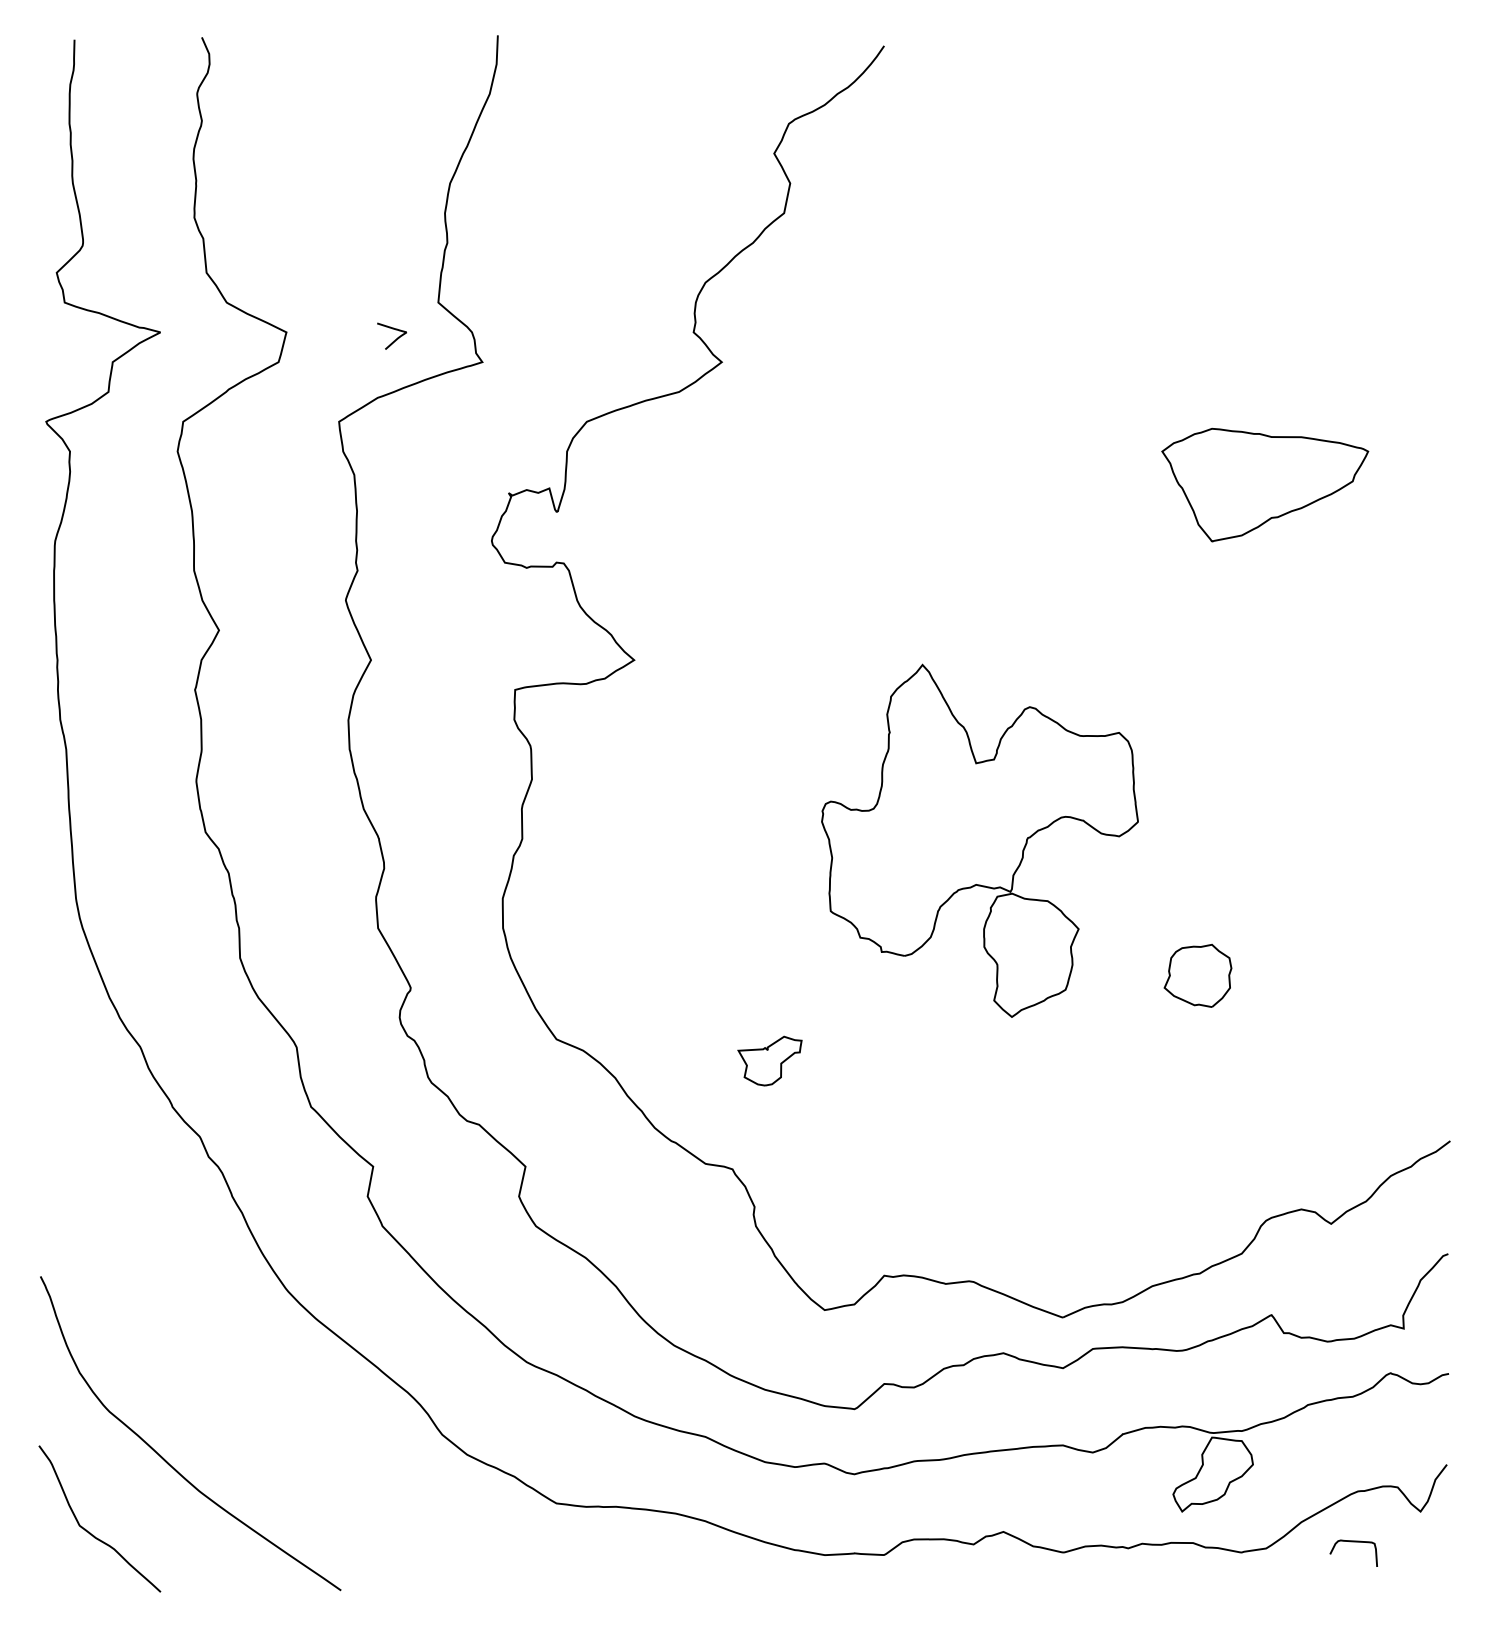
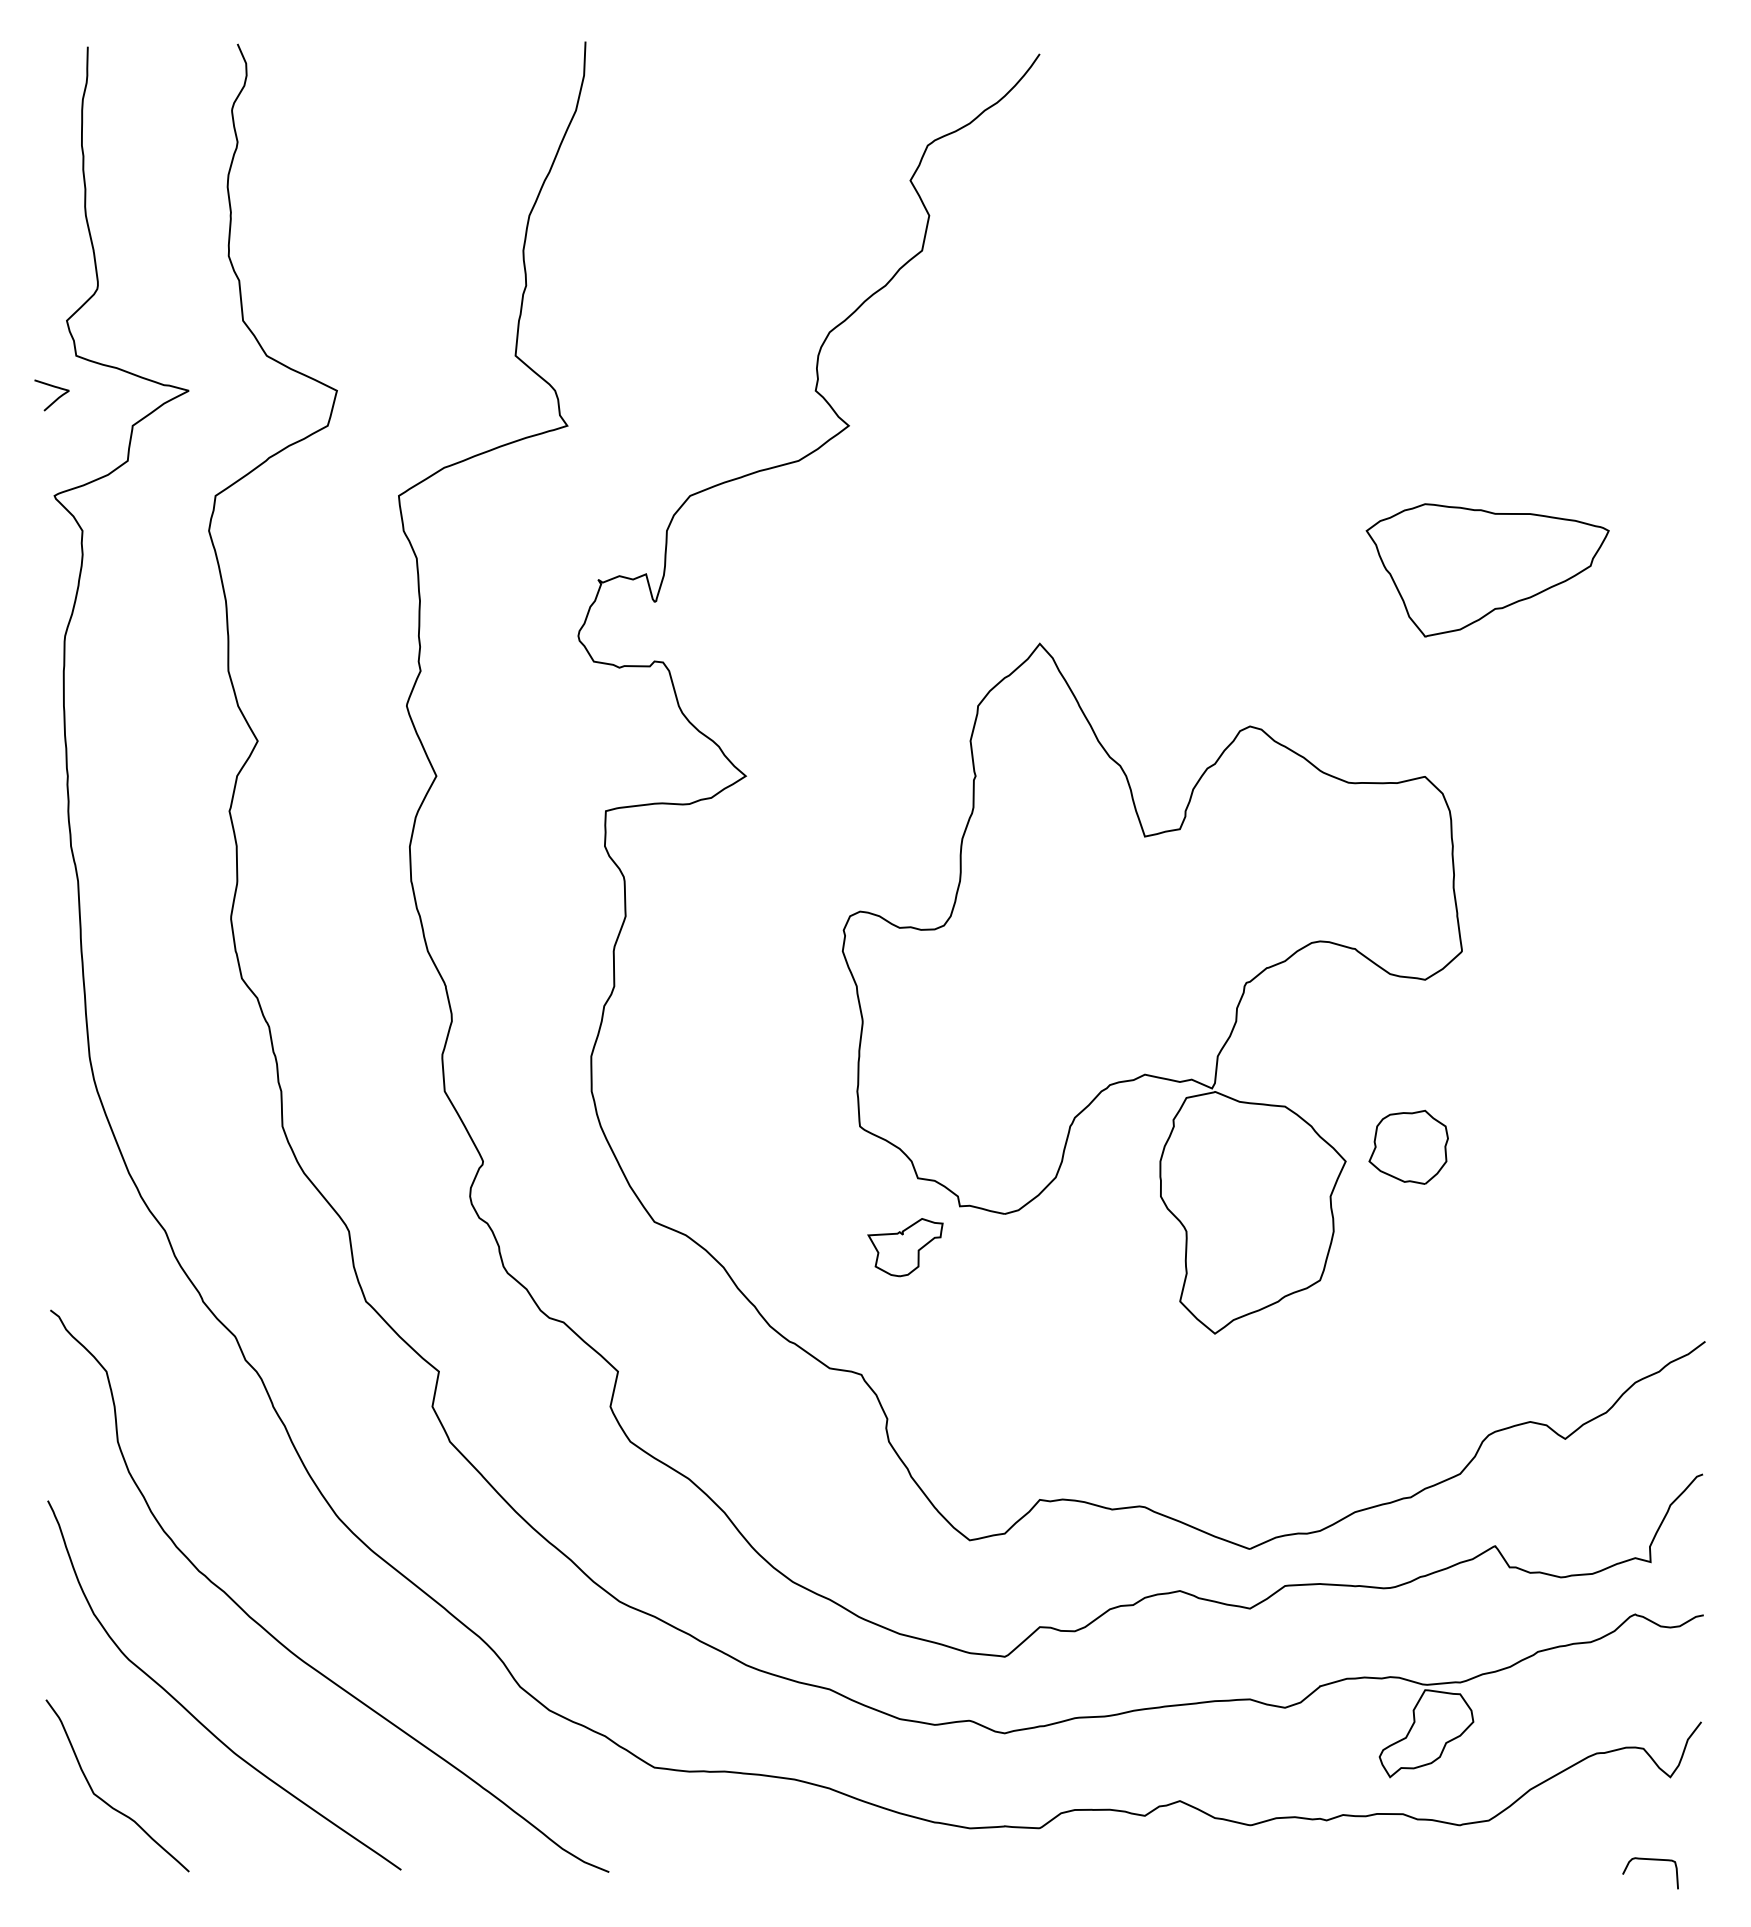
curve: (395, 339) -> (56, 399), moved
part: (979, 840) -> (1151, 988), size x1.67
curve: (241, 1398) -> (284, 1644), added
curve: (1353, 1542) -> (1650, 1860), moved

